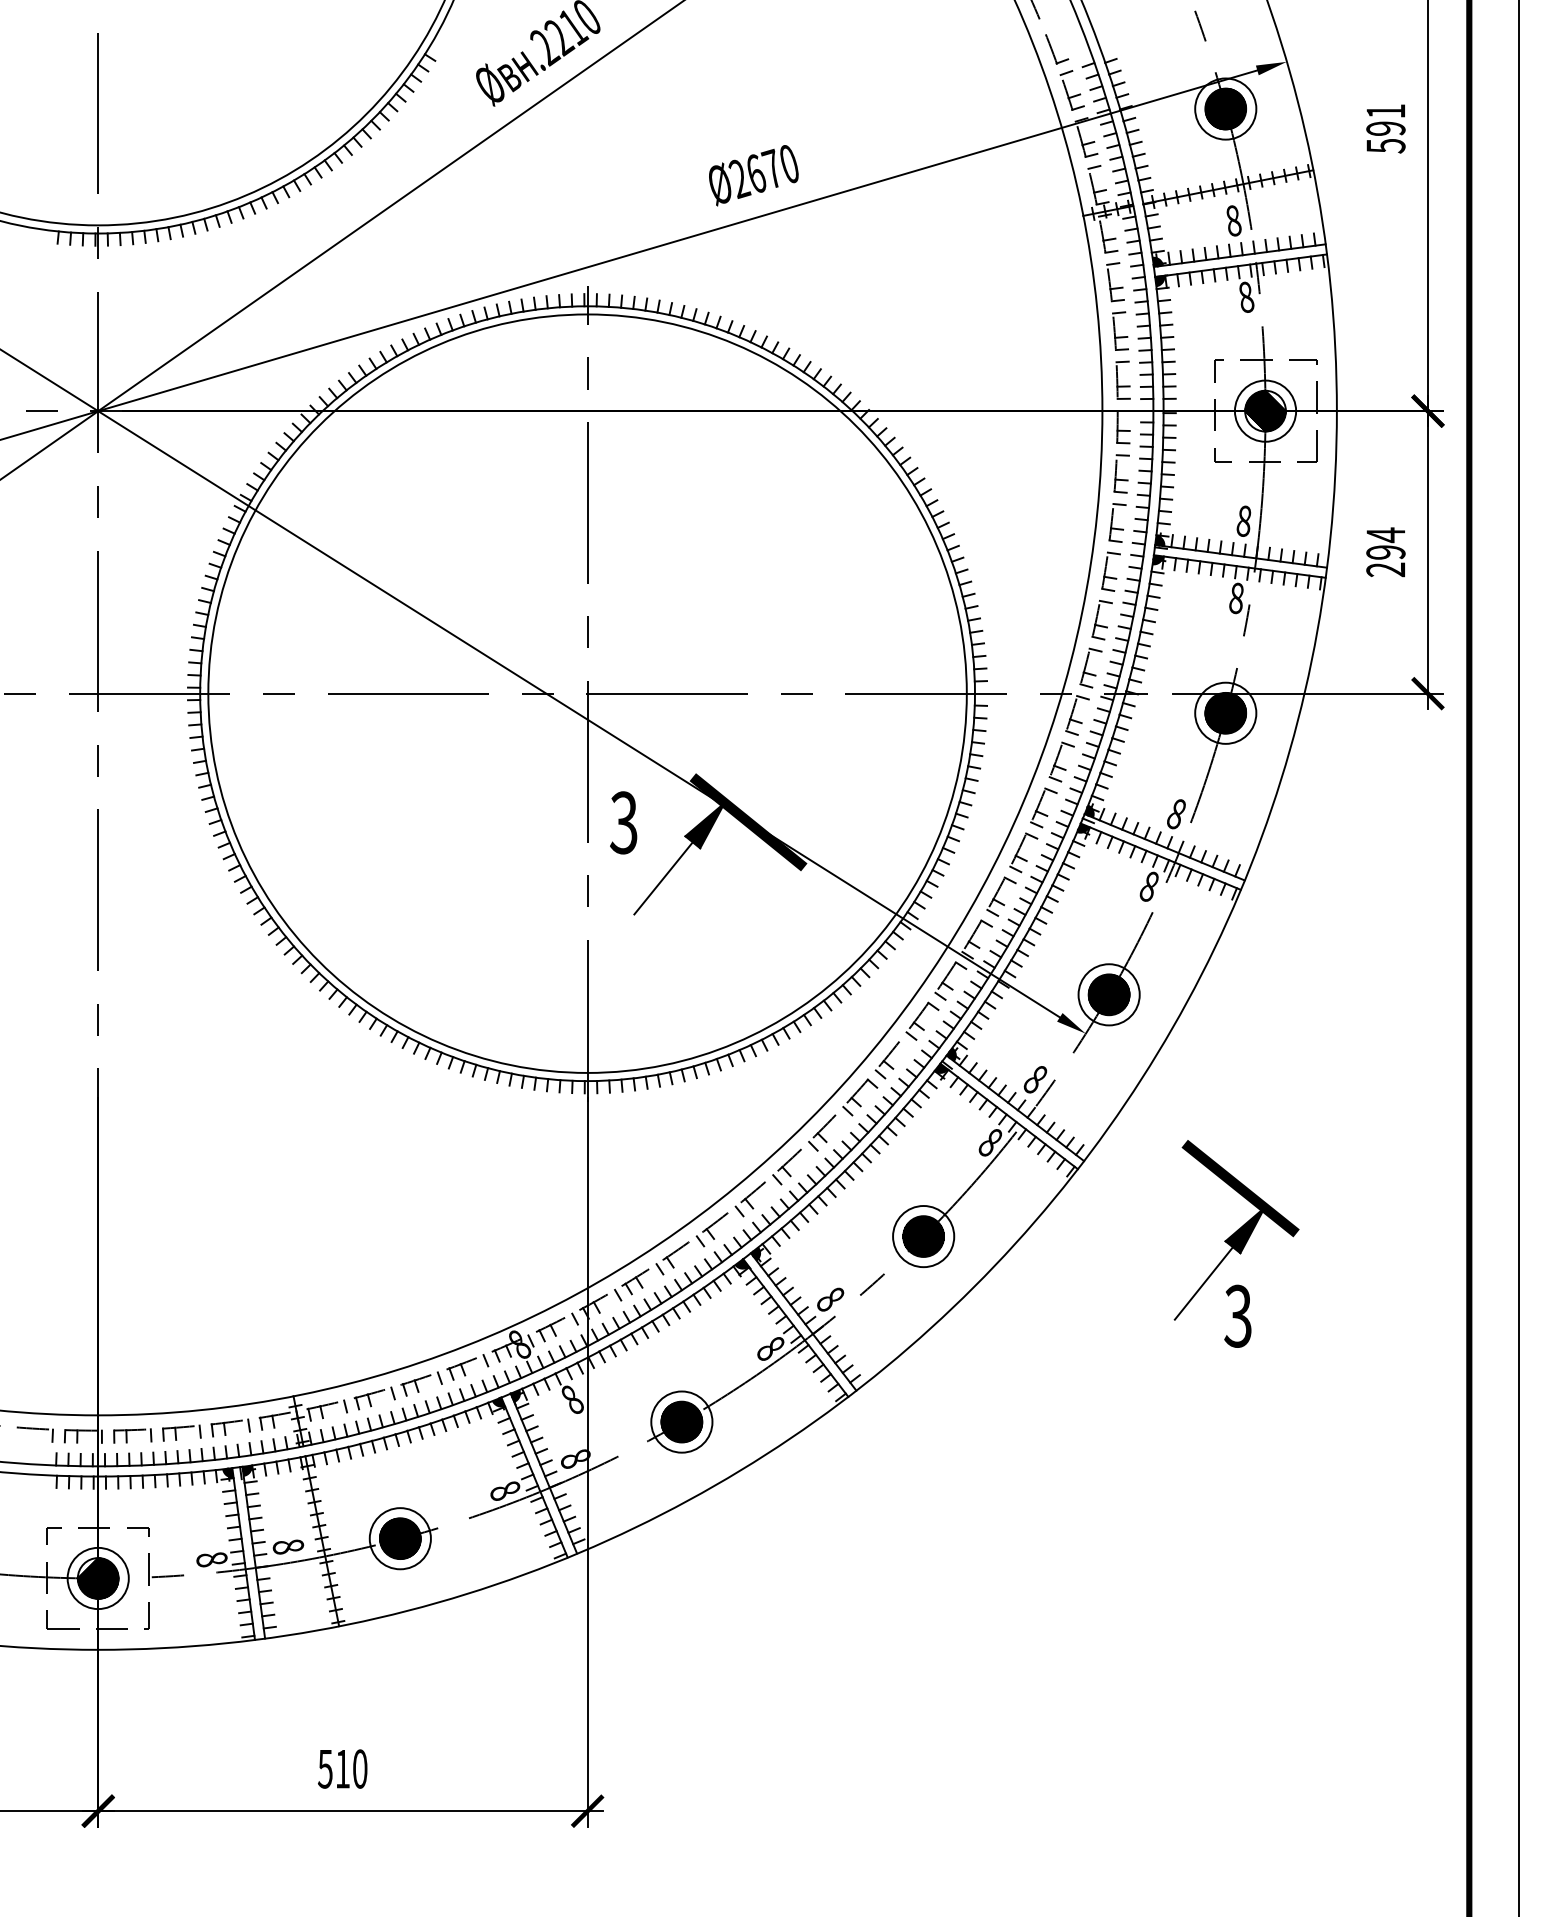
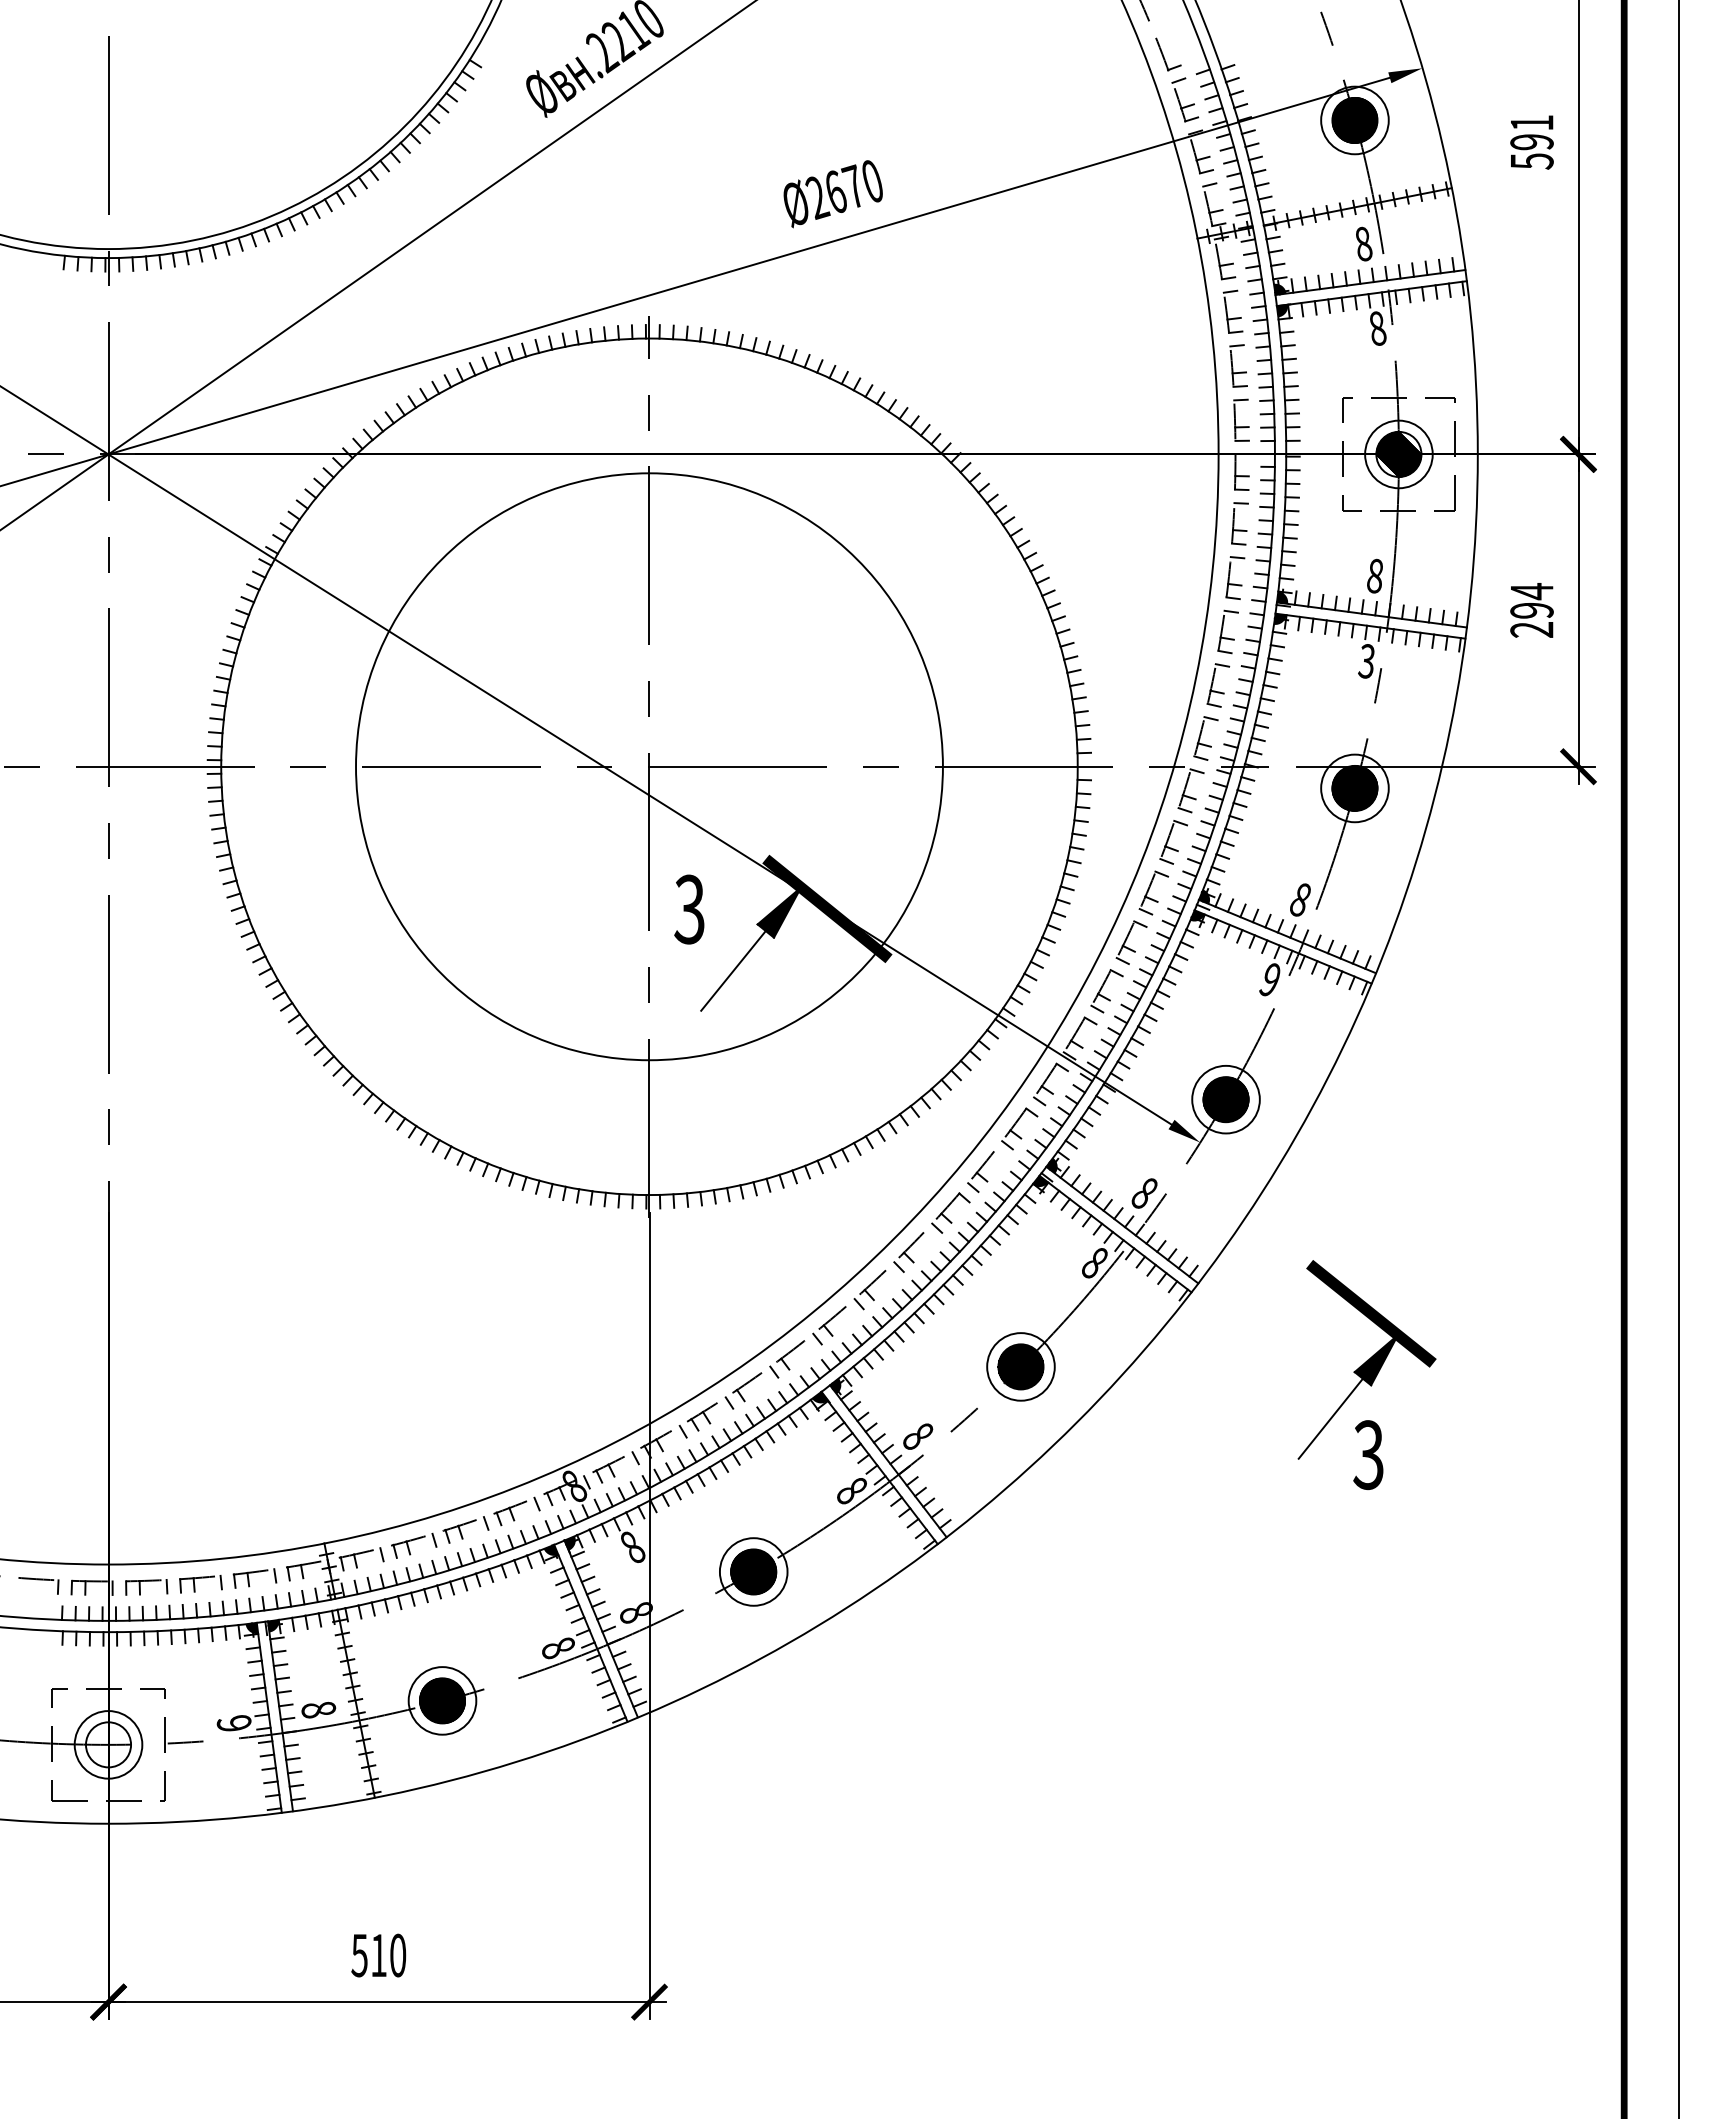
text: (1236, 598) -> (1366, 661), 8 -> 3
circle: (587, 693) -> (649, 766), size x0.7
text: (1148, 886) -> (1269, 979), 8 -> 9
text: (211, 1559) -> (233, 1723), 8 -> 9
hatch: (98, 1578) -> (108, 1744), removed

